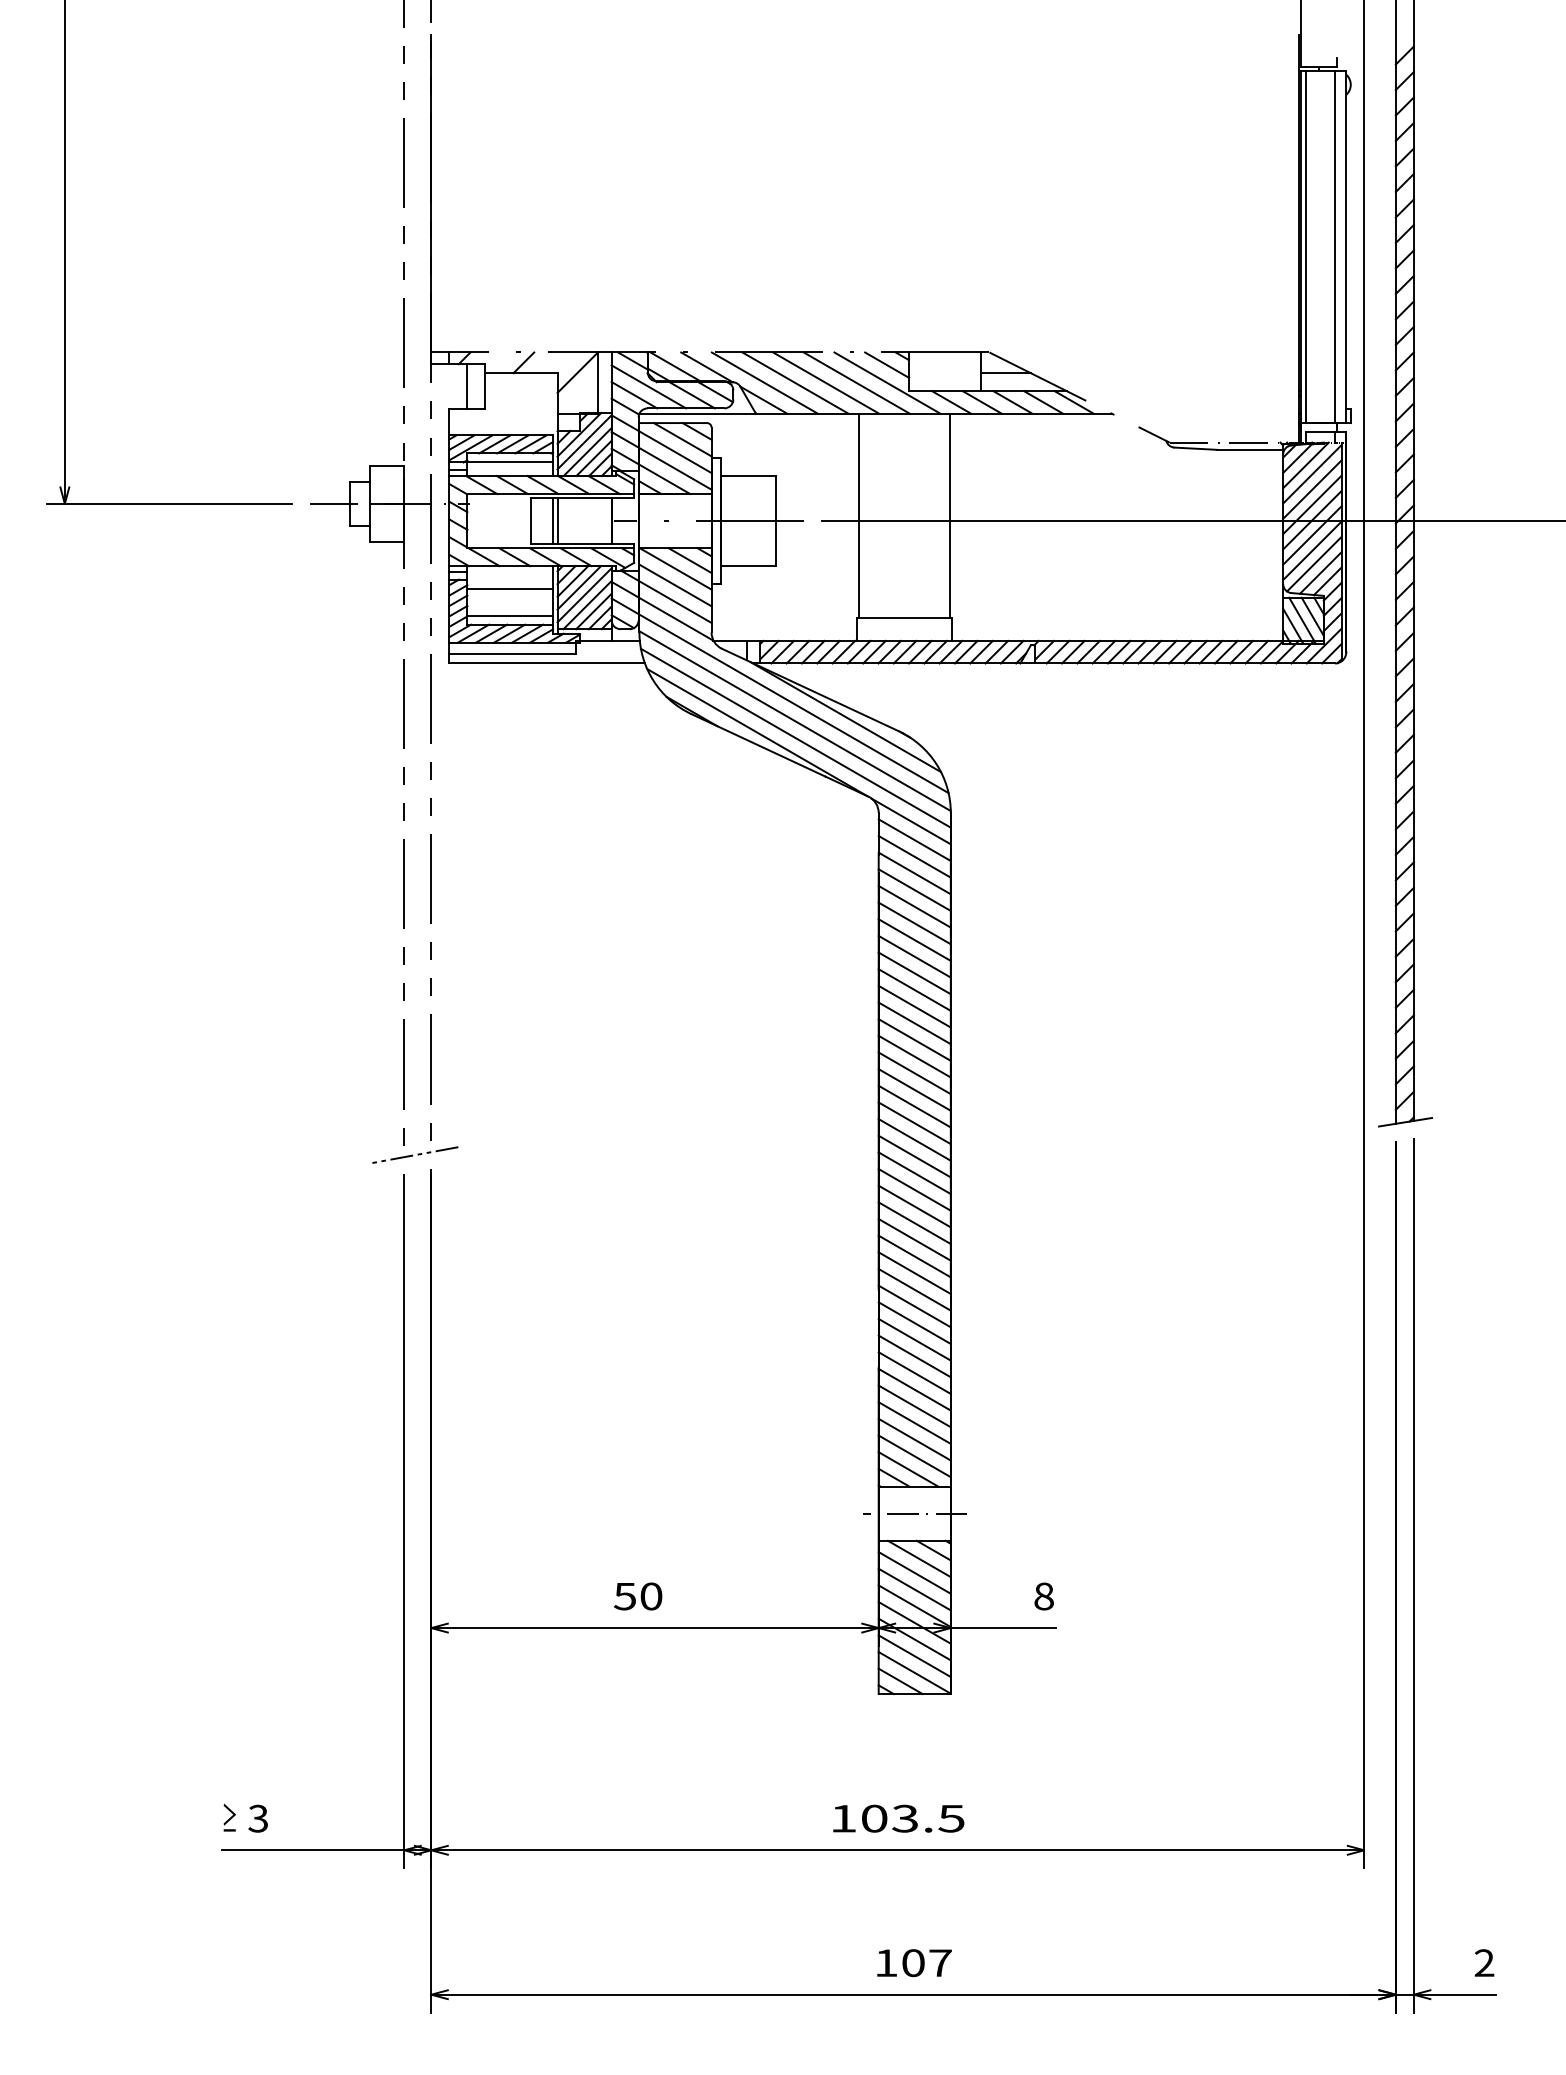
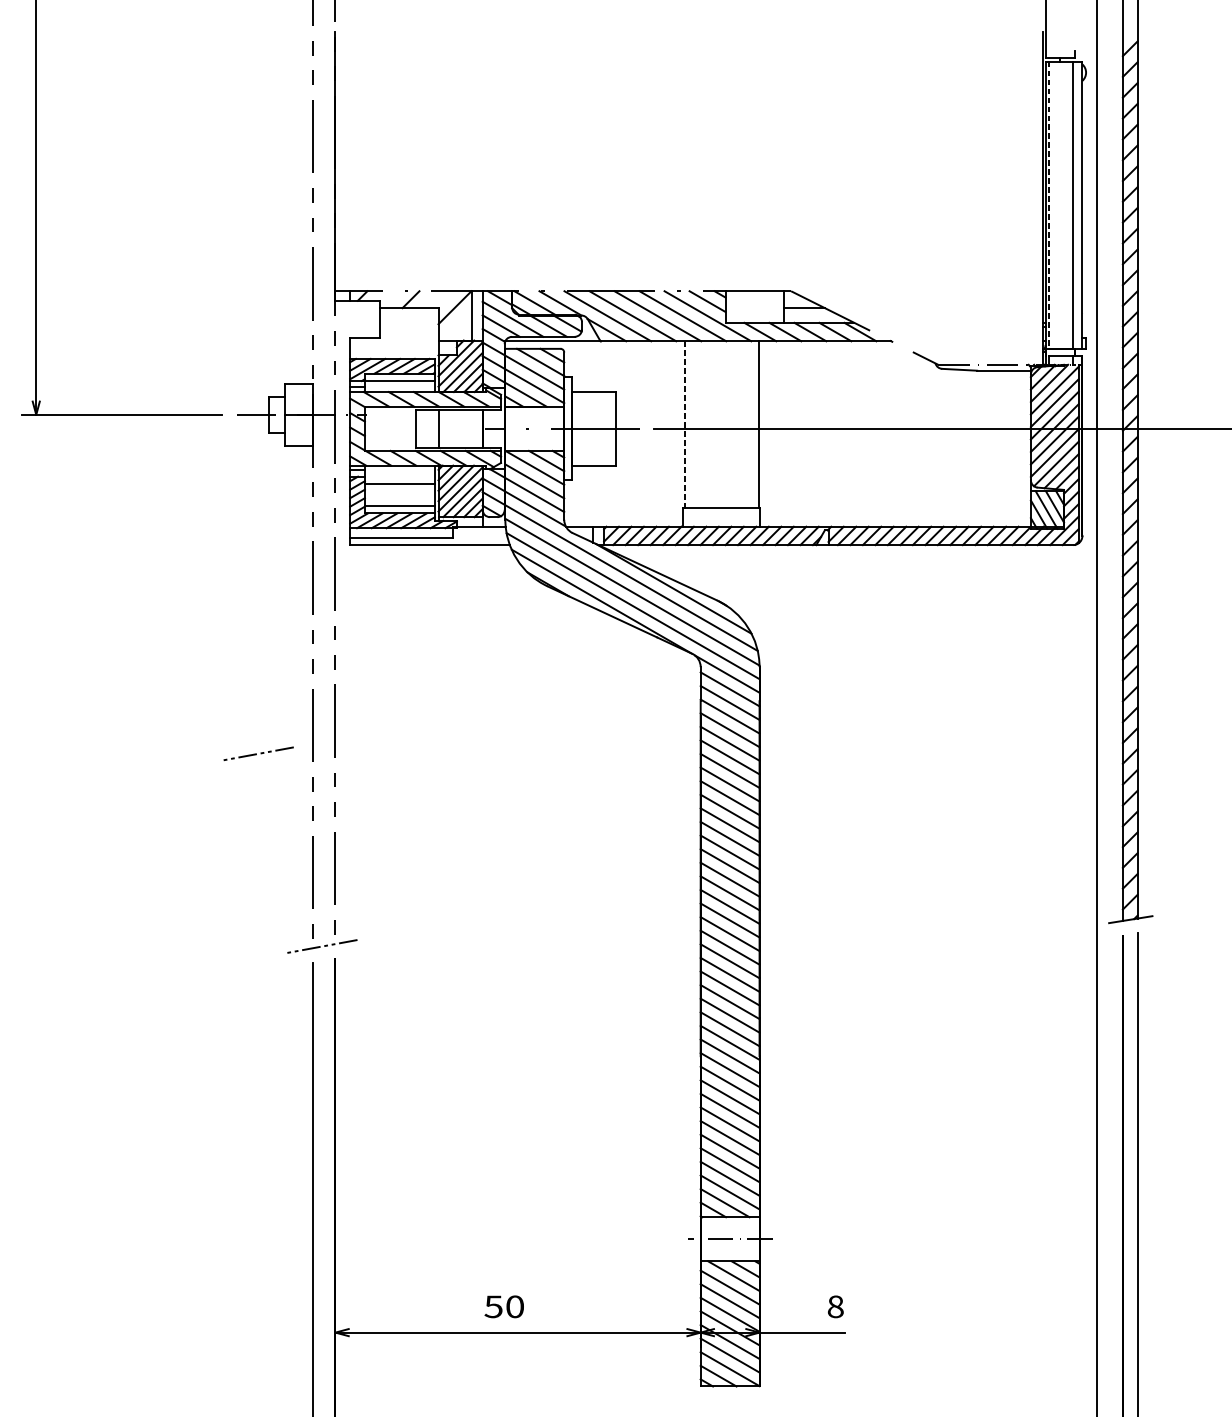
line: (1305, 247) -> (1049, 205), solid -> dashed
line: (467, 386) -> (364, 318), removed
line: (859, 516) -> (685, 425), solid -> dashed
line: (553, 520) -> (435, 428), removed
line: (339, 918) -> (260, 753), added

